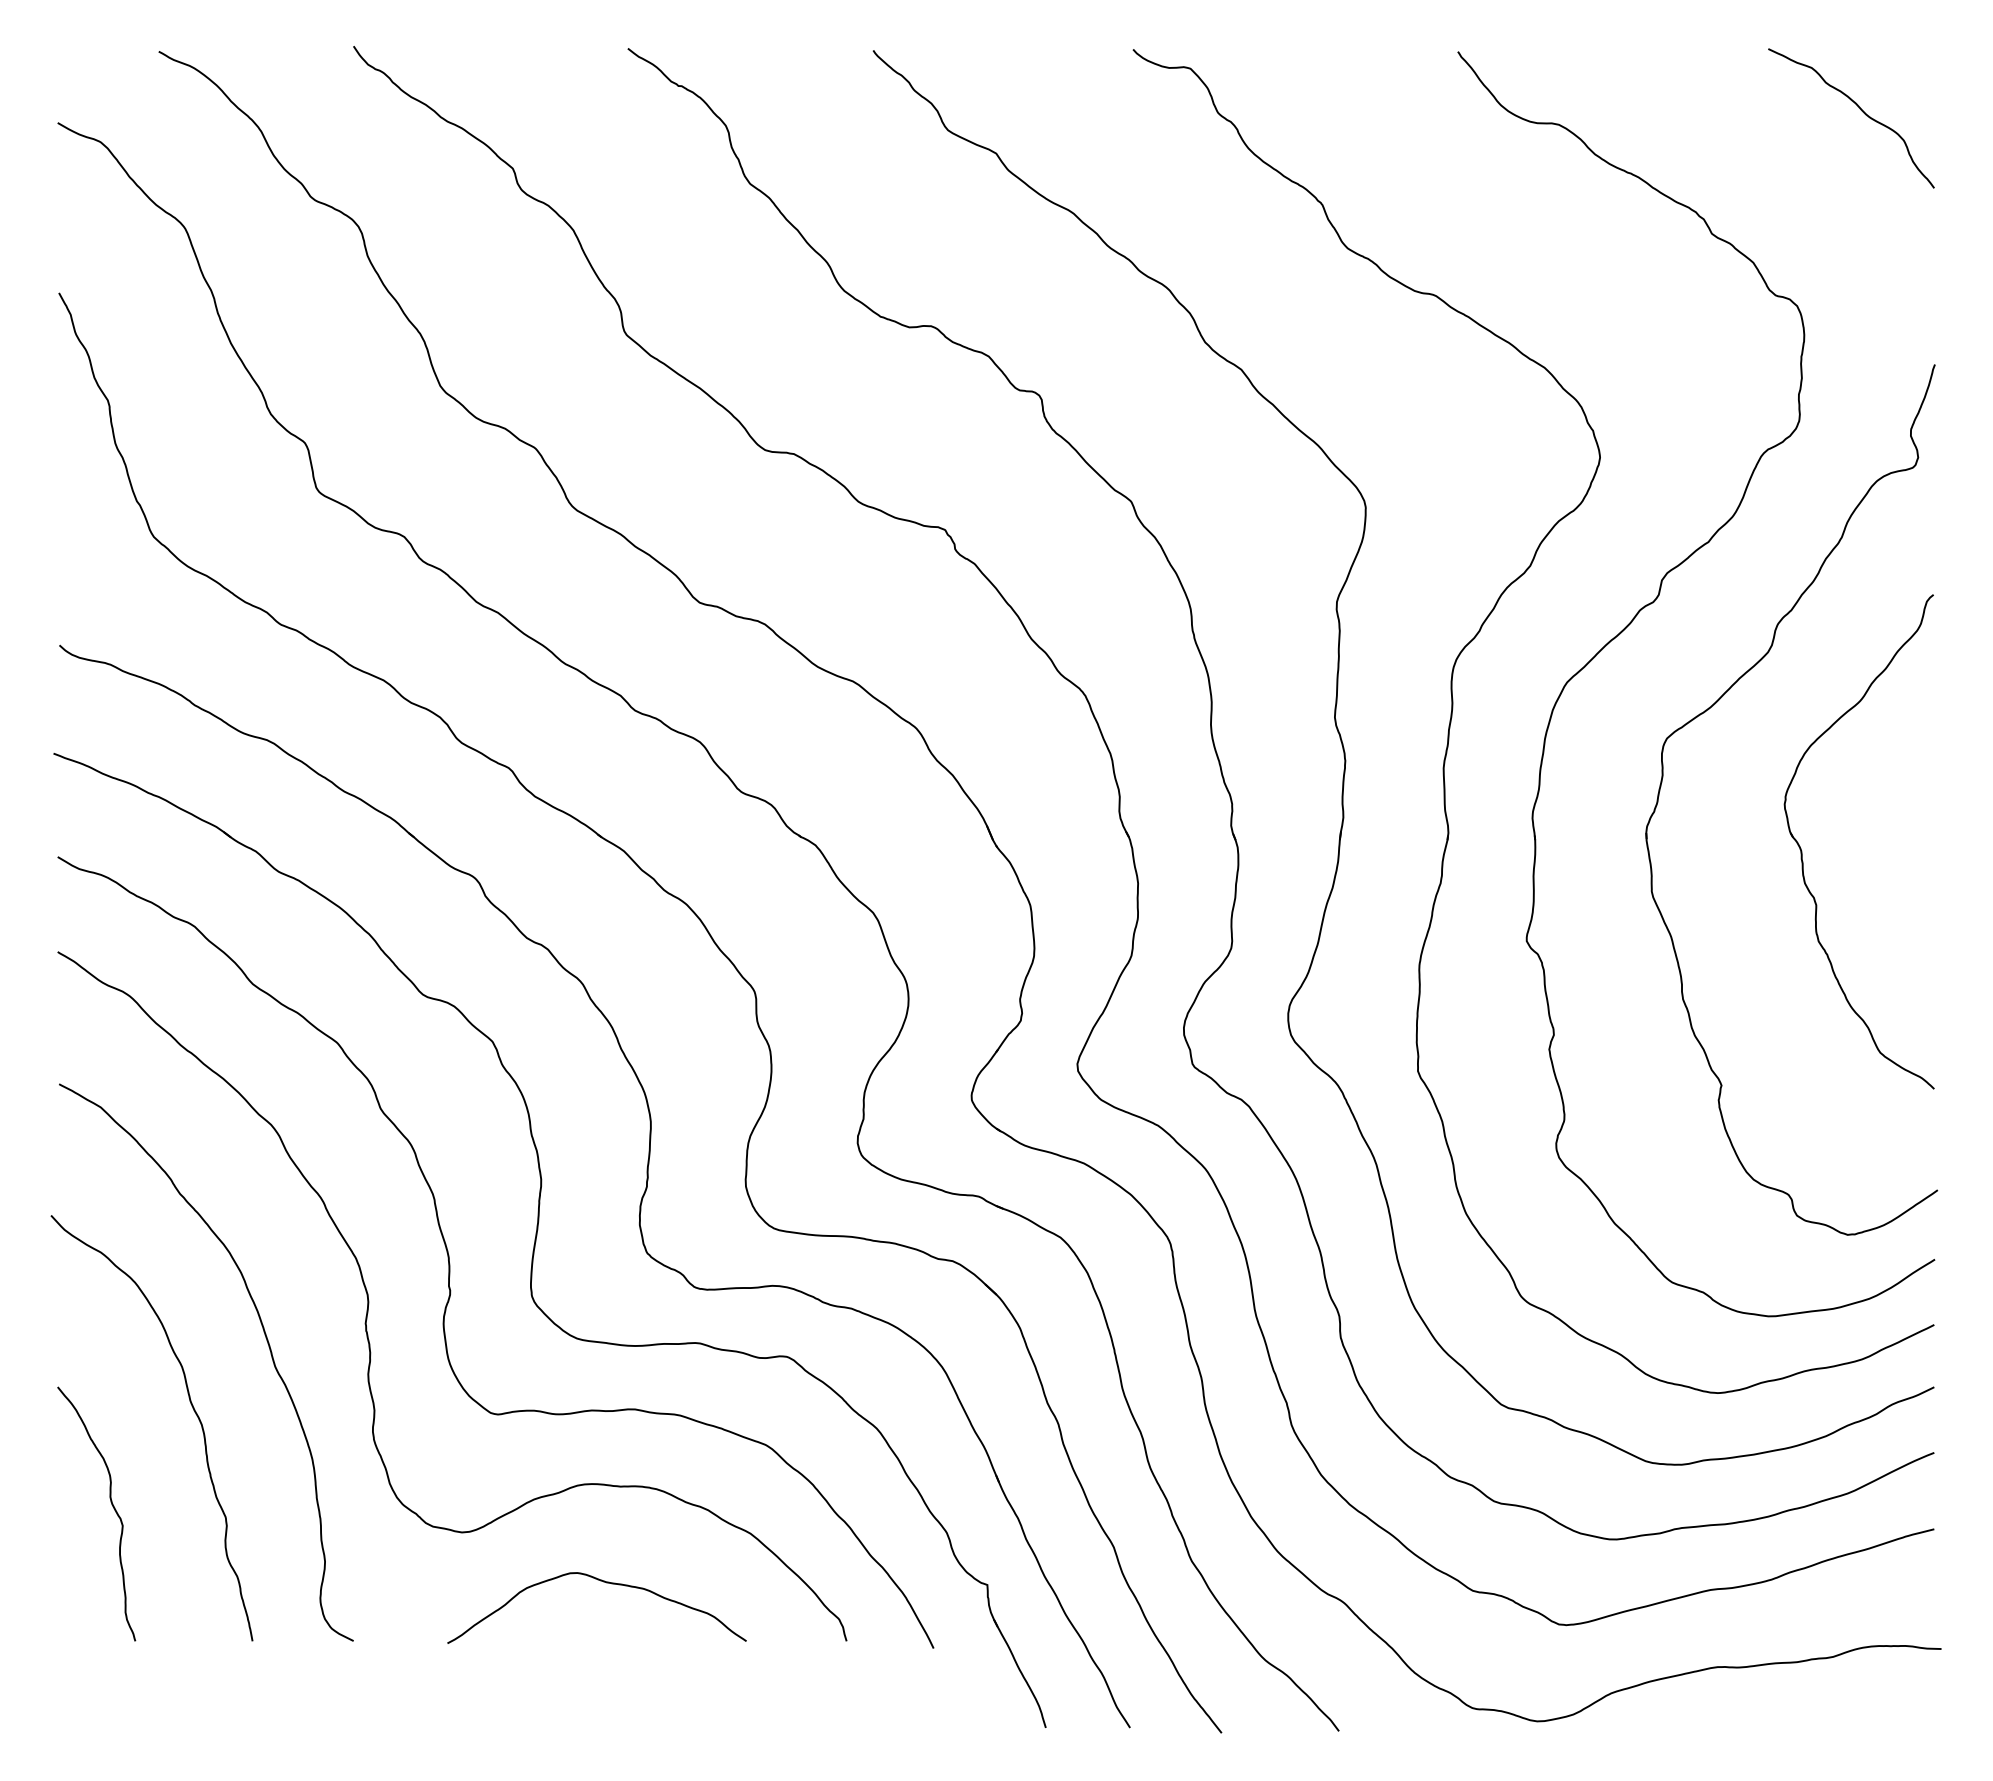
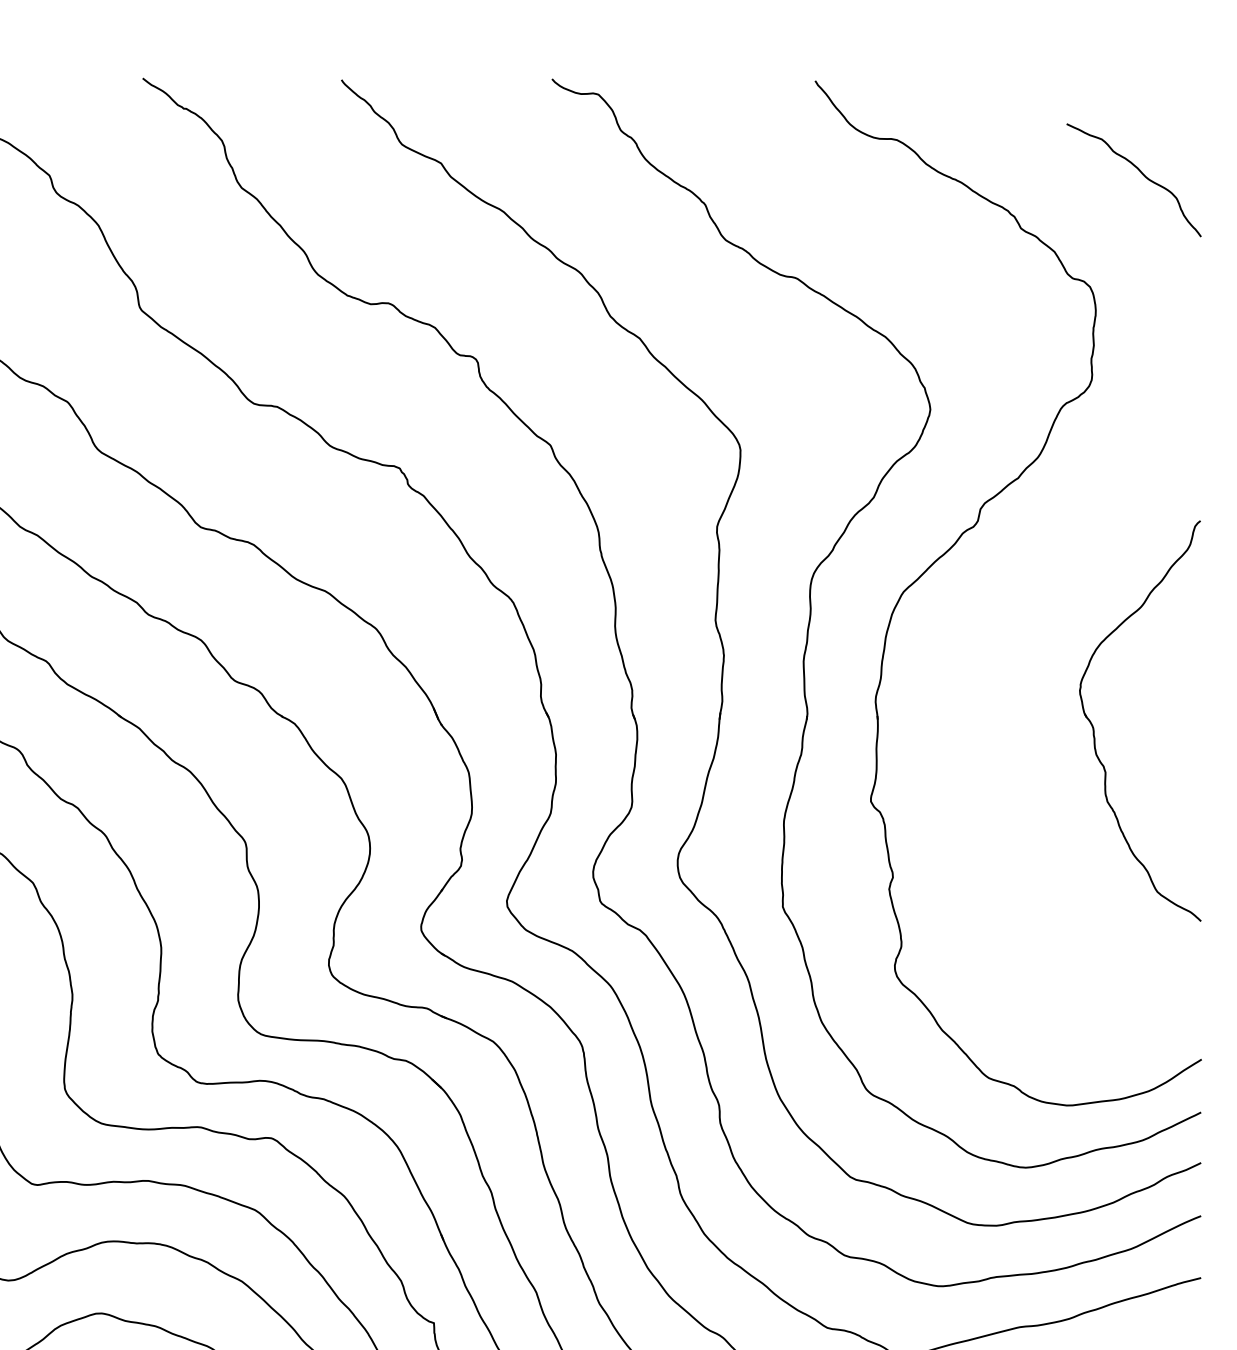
curve: (1860, 110) -> (1141, 173), moved
part: (1714, 705) -> (1023, 610), removed

